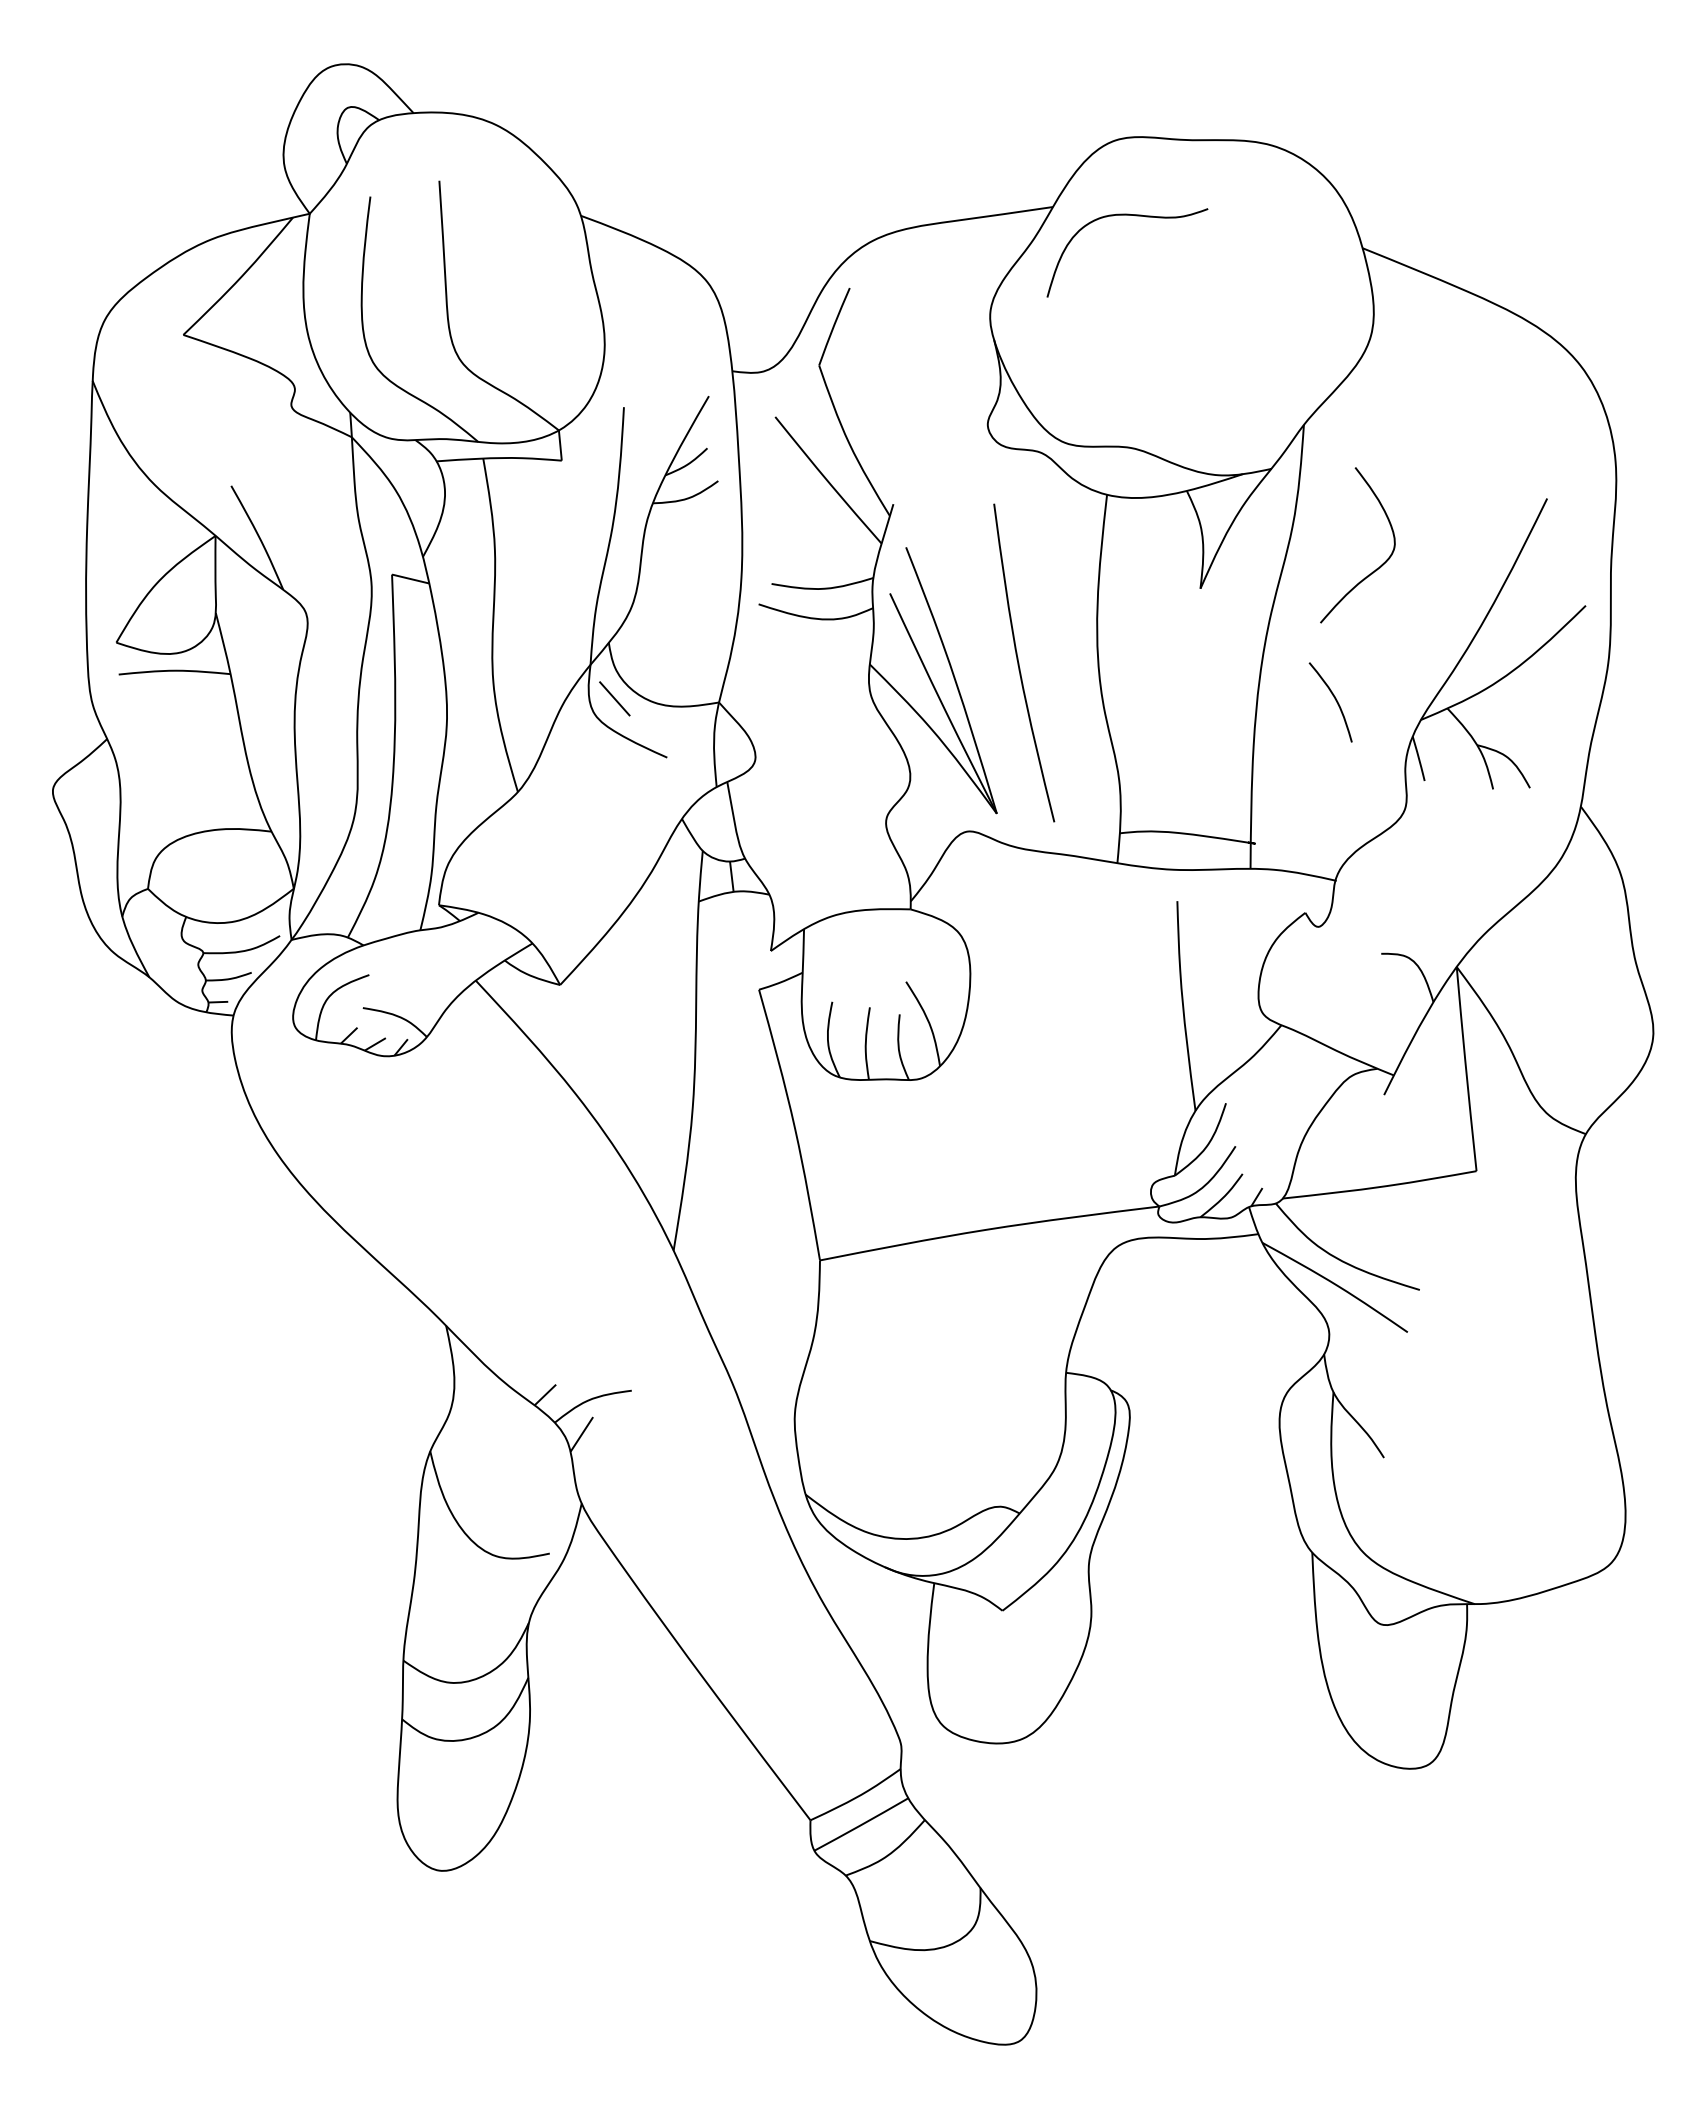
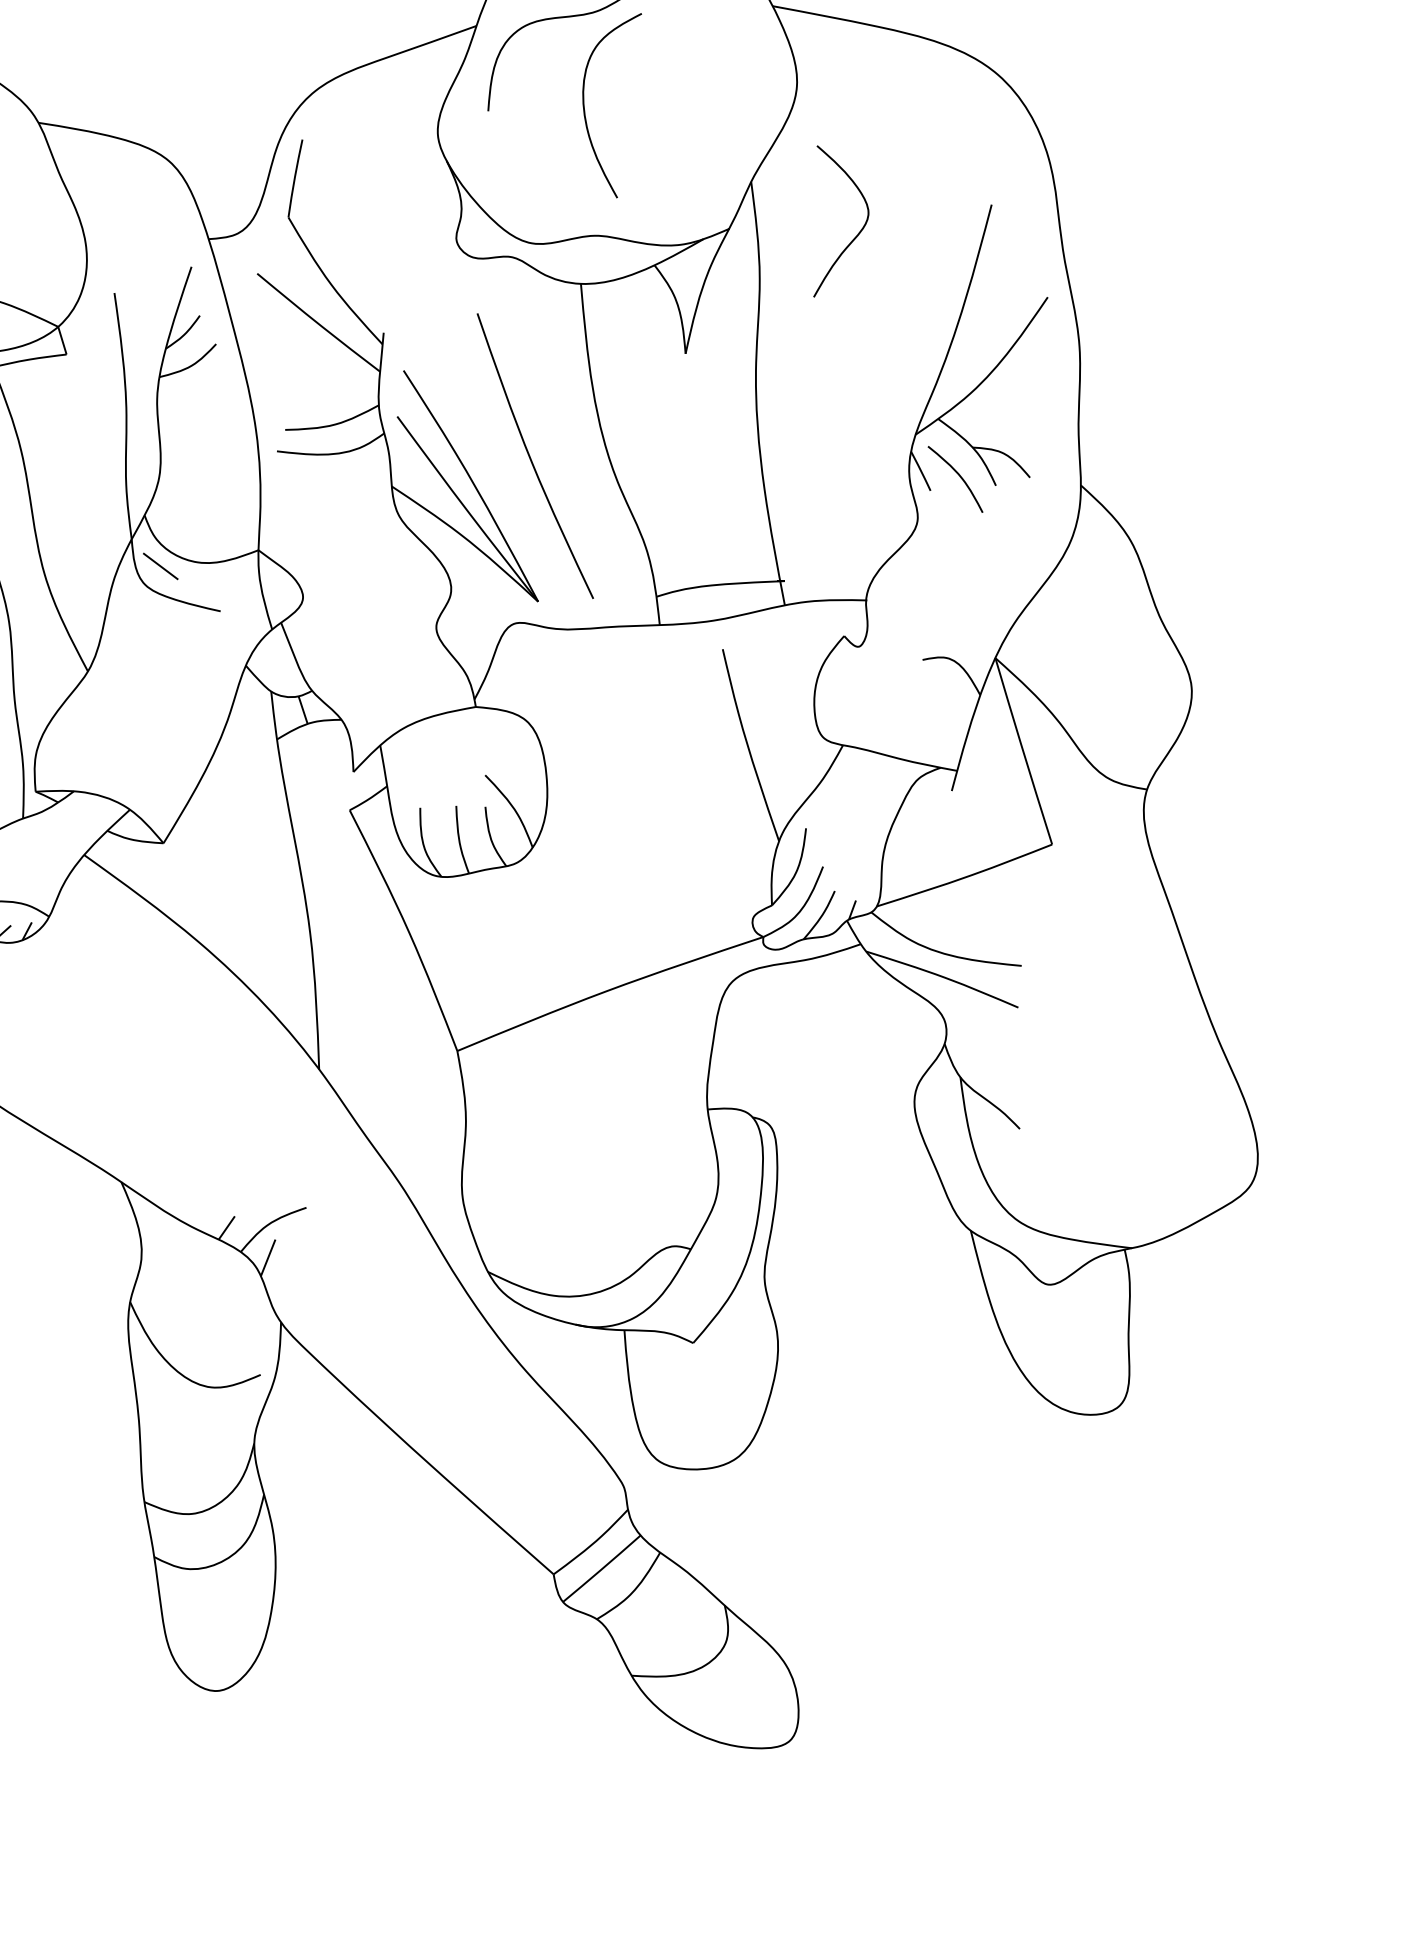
curve: (1147, 319) -> (585, 112), added
curve: (1376, 568) -> (855, 235), moved
curve: (1335, 700) -> (959, 476), moved

